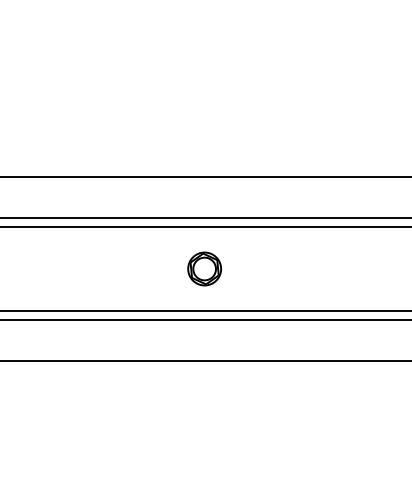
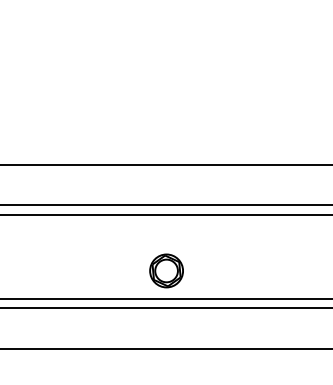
part: (204, 268) -> (166, 270), moved

